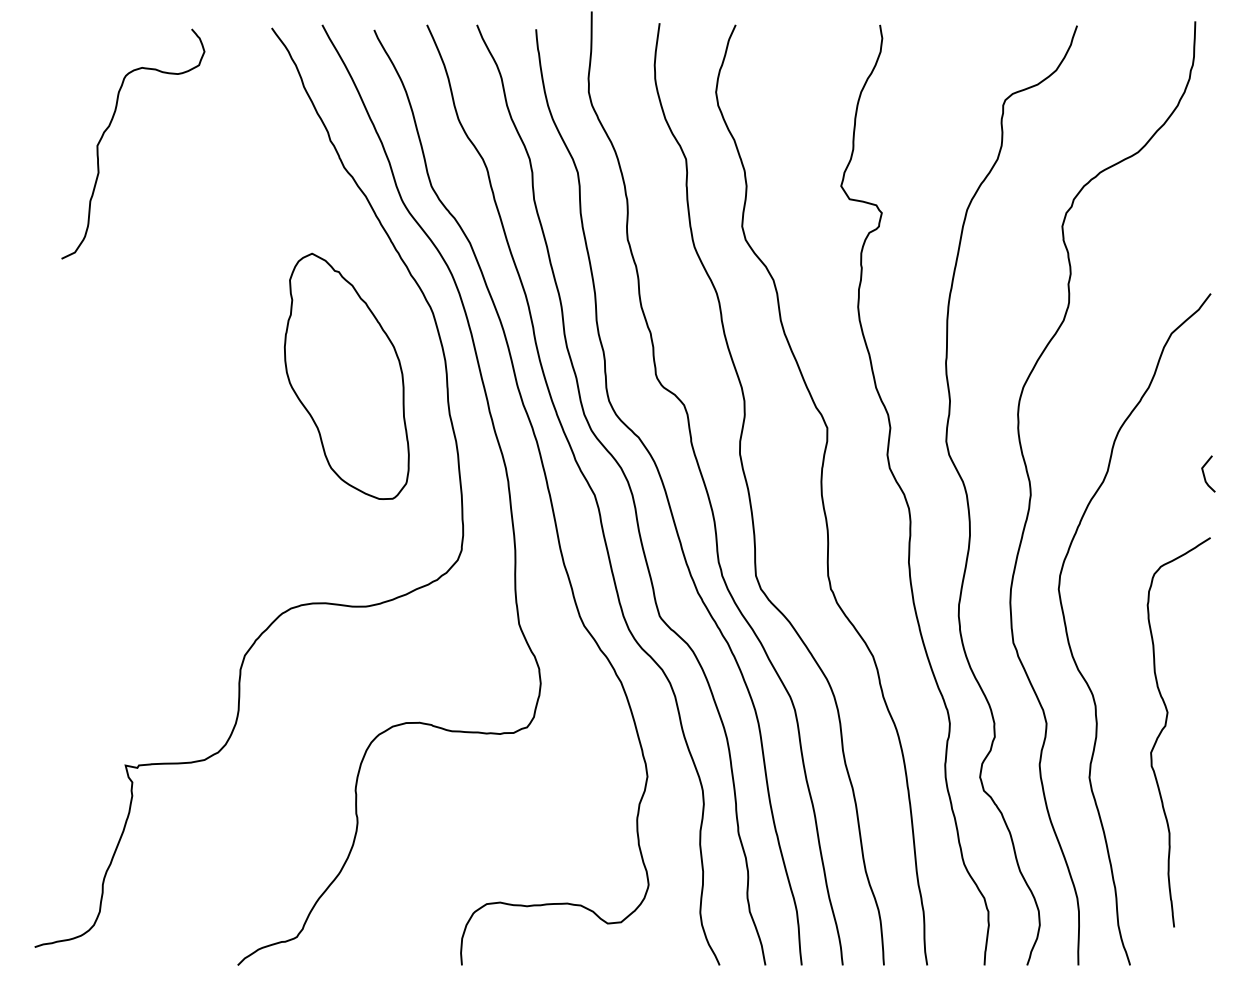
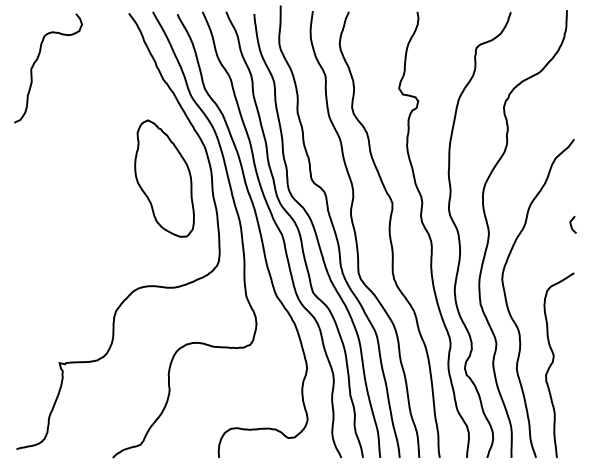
curve: (110, 127) -> (37, 60), moved
curve: (1166, 728) -> (553, 363), moved

